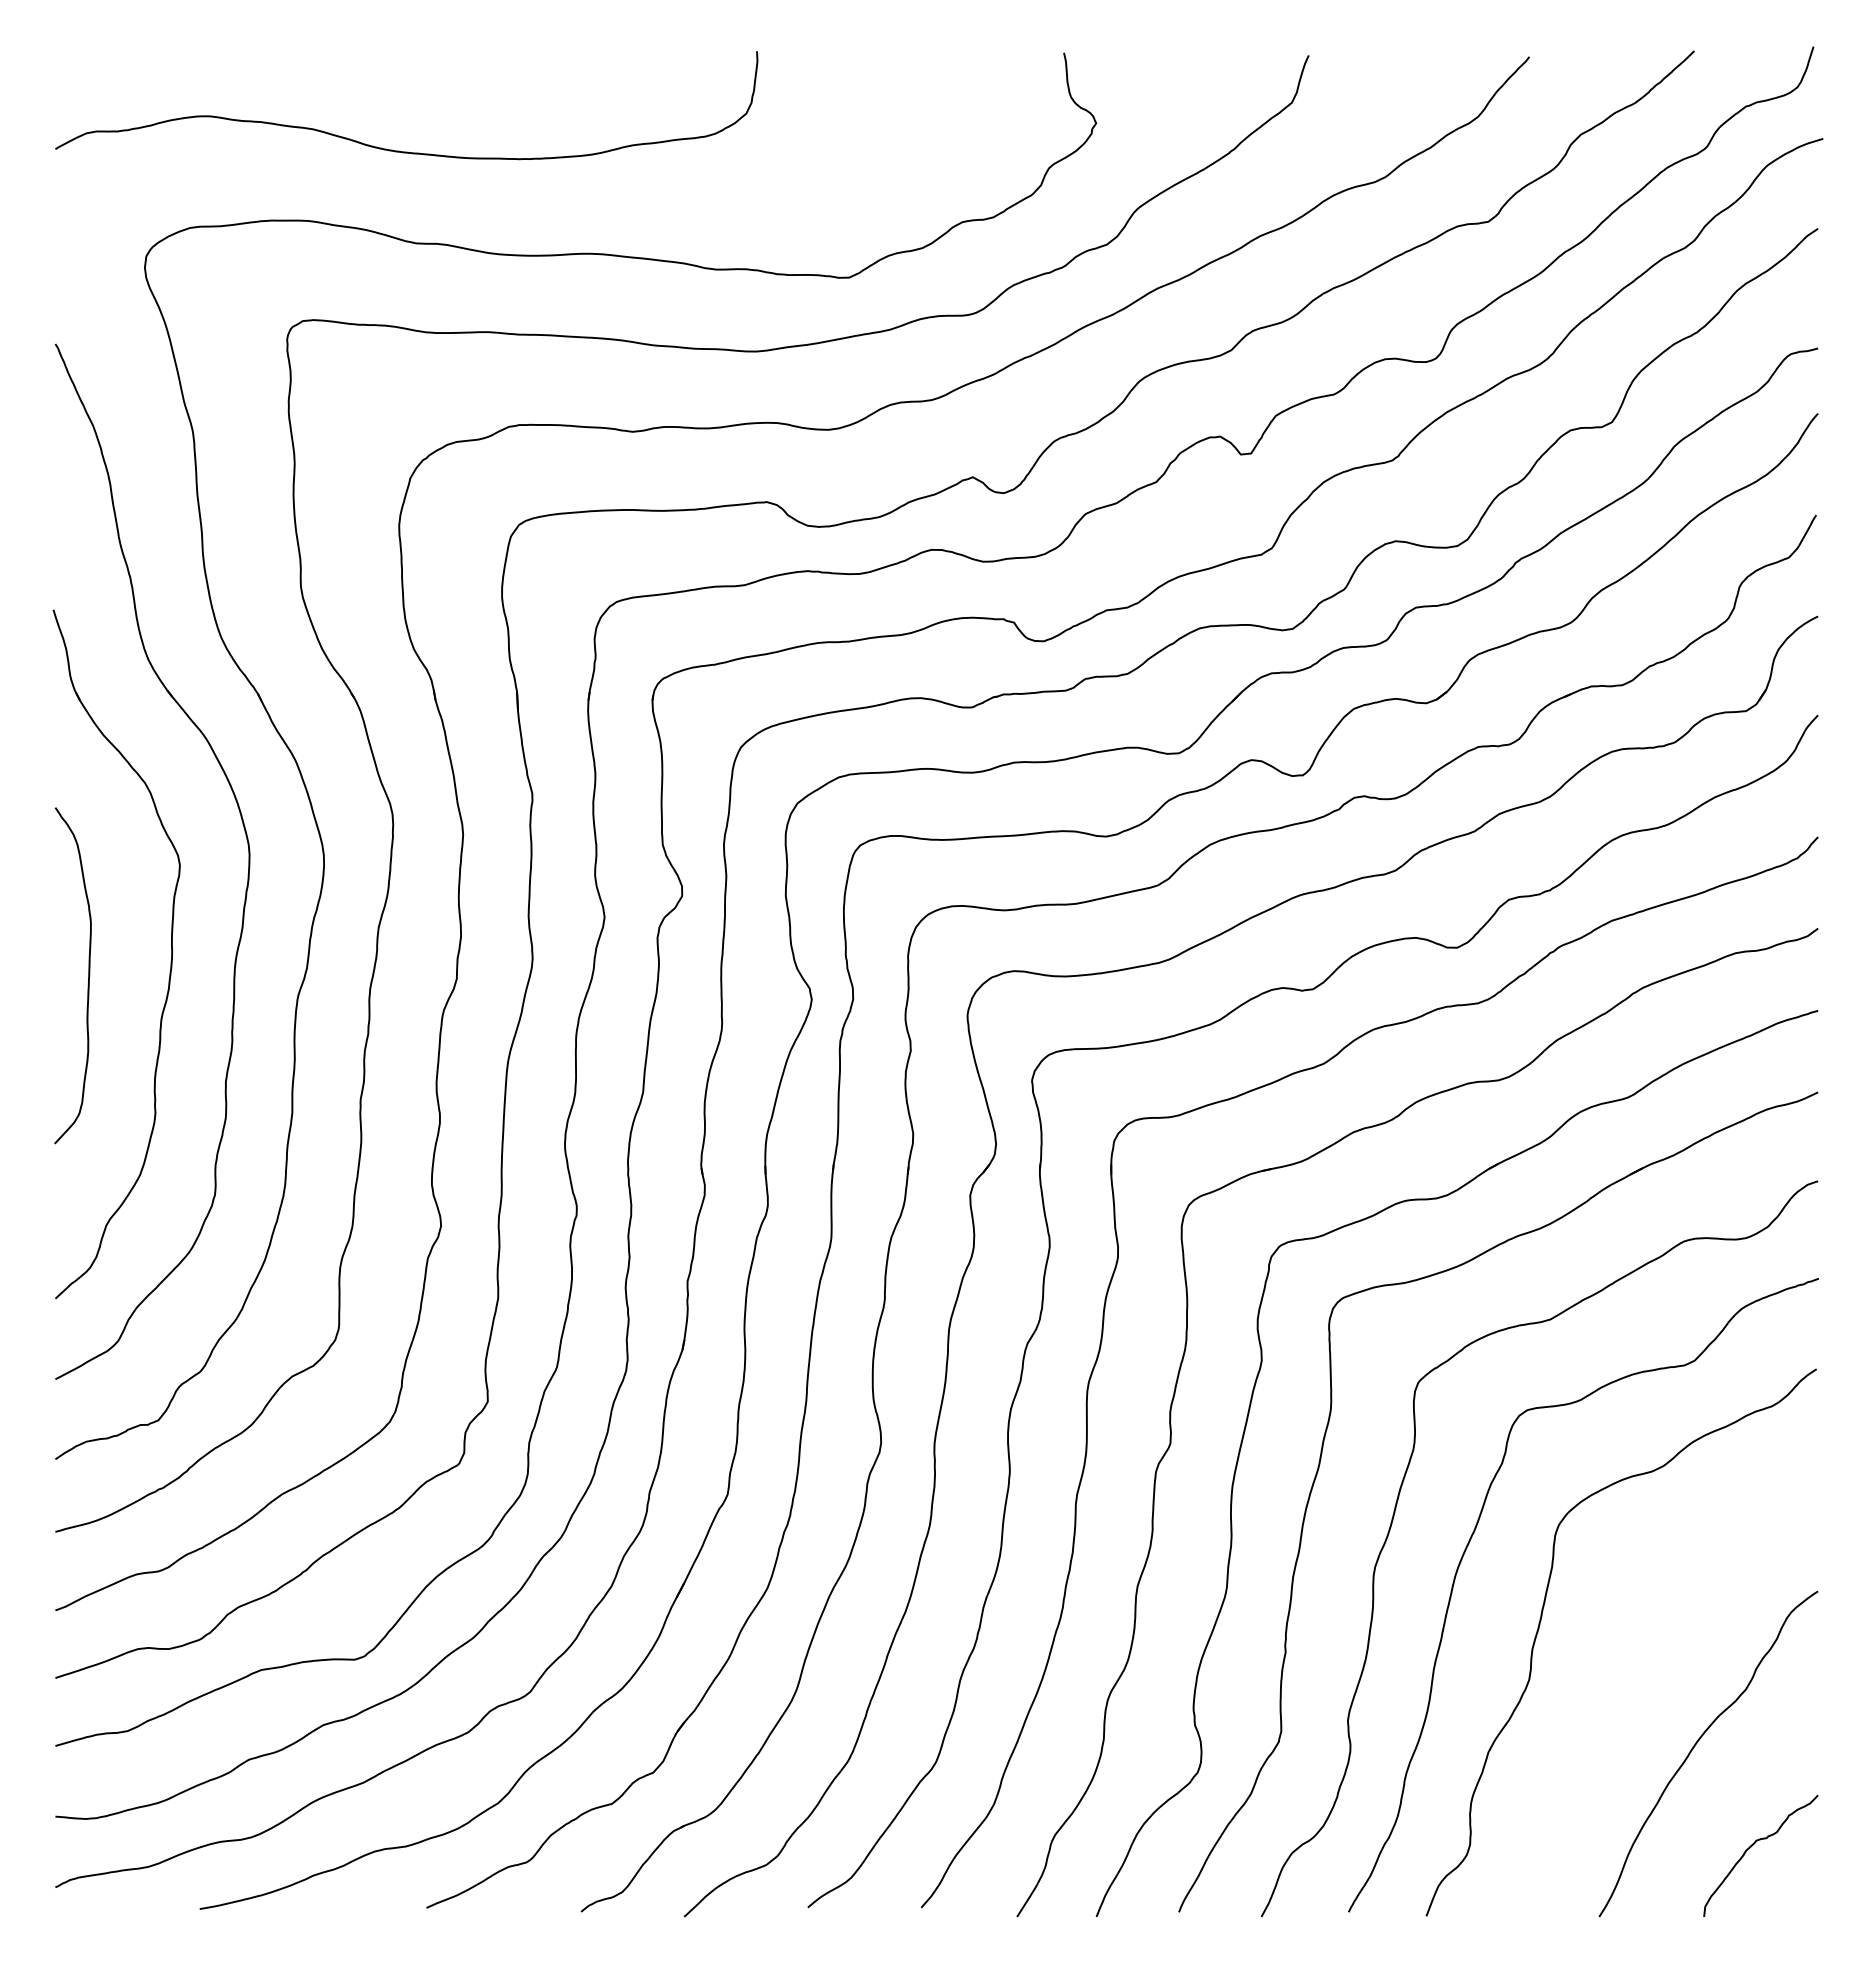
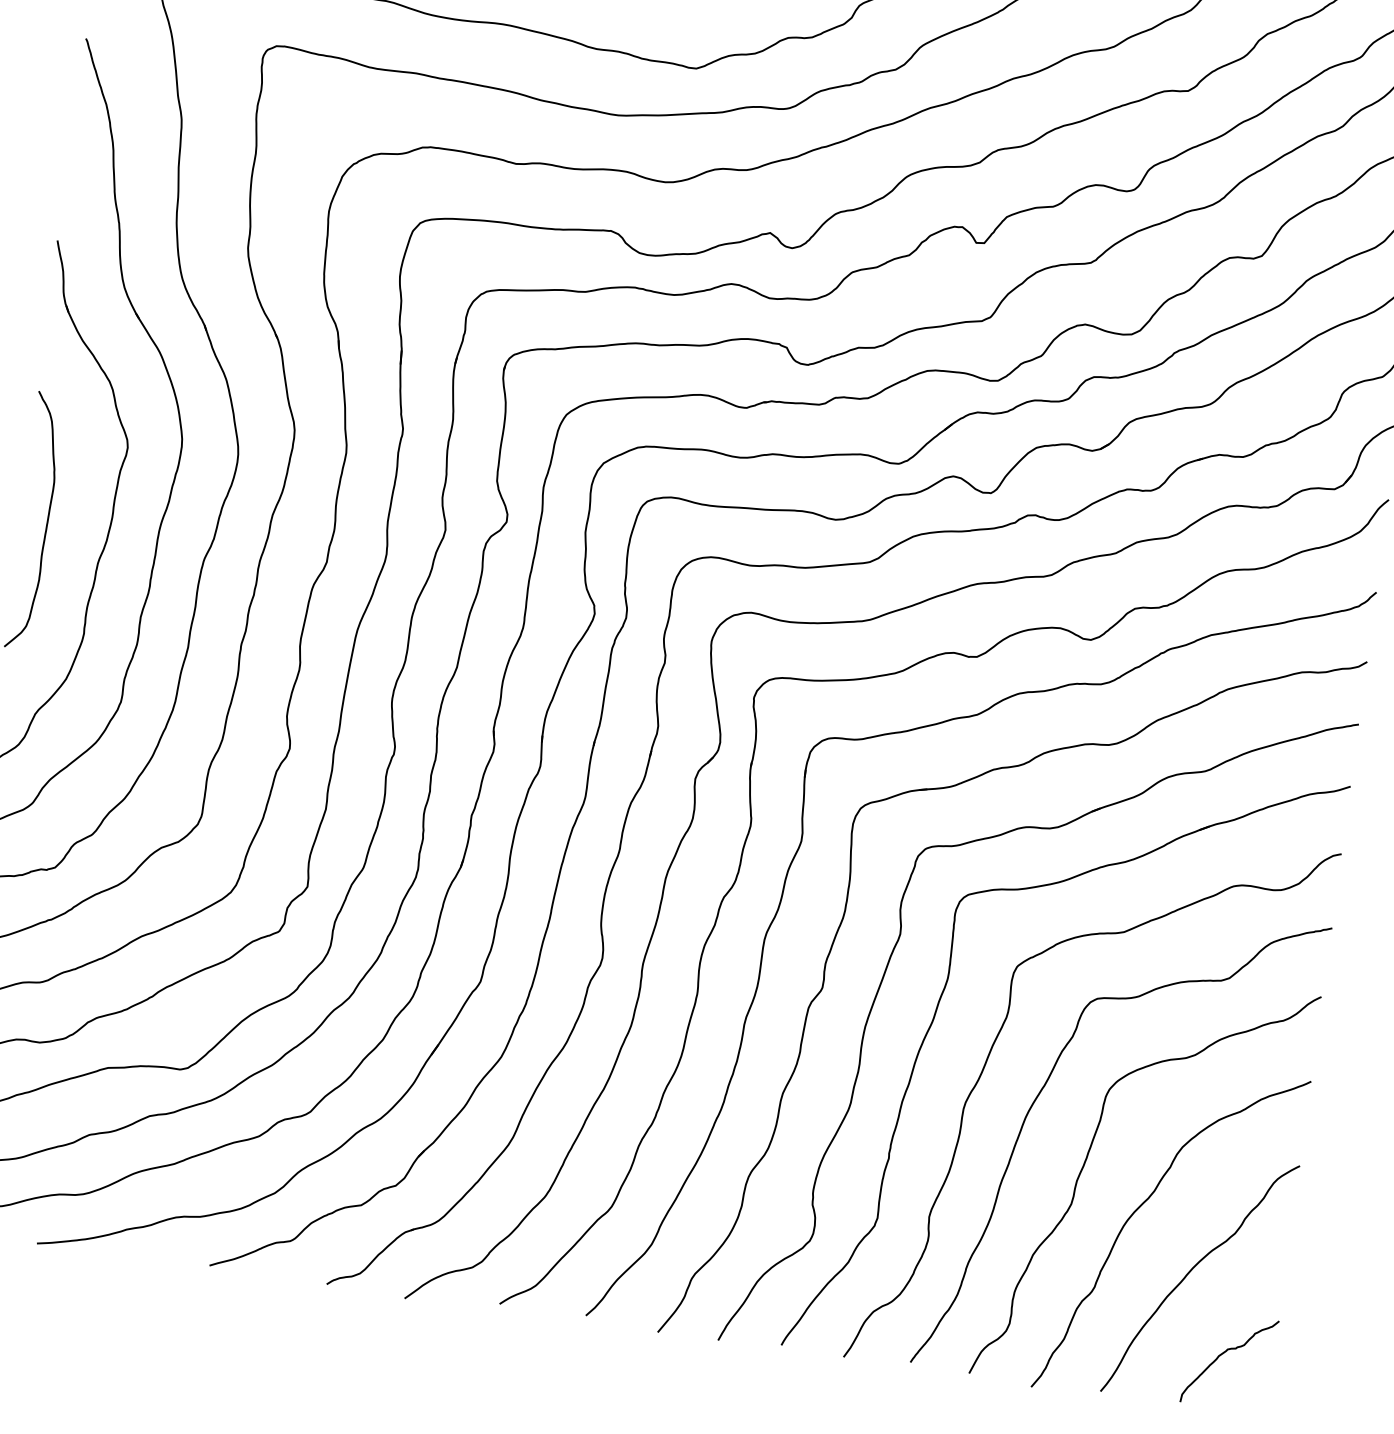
curve: (1623, 1666) -> (1144, 1203), added

